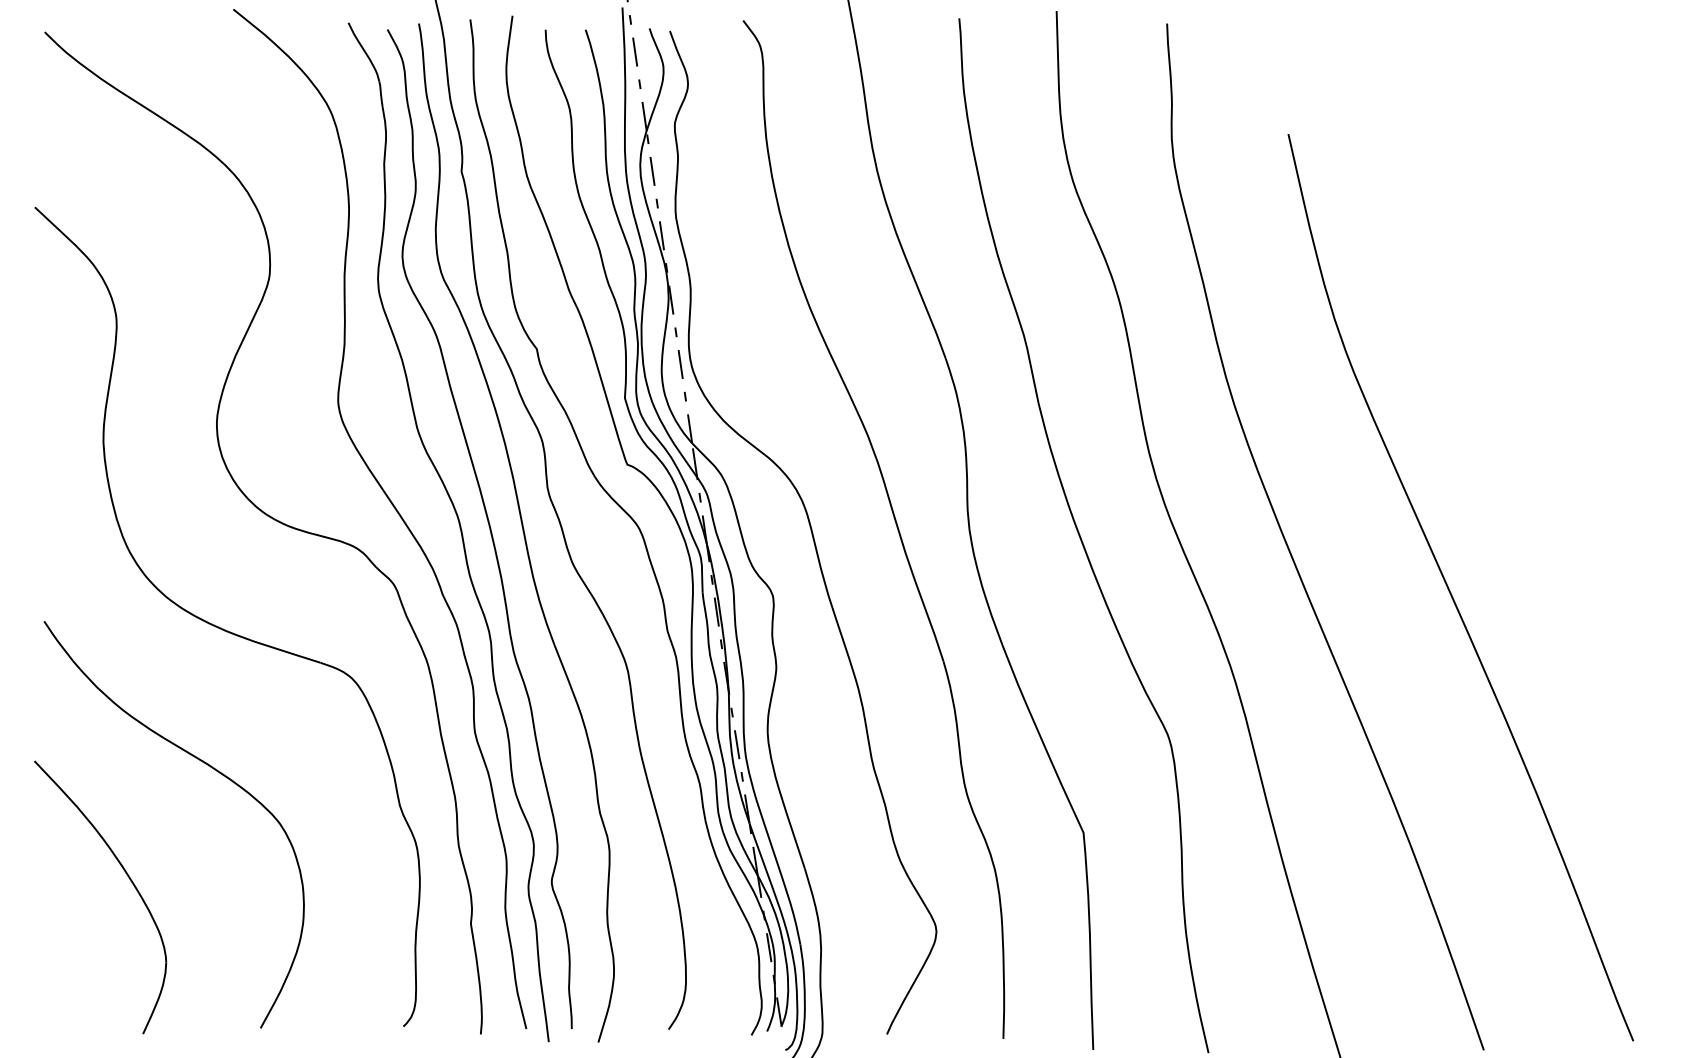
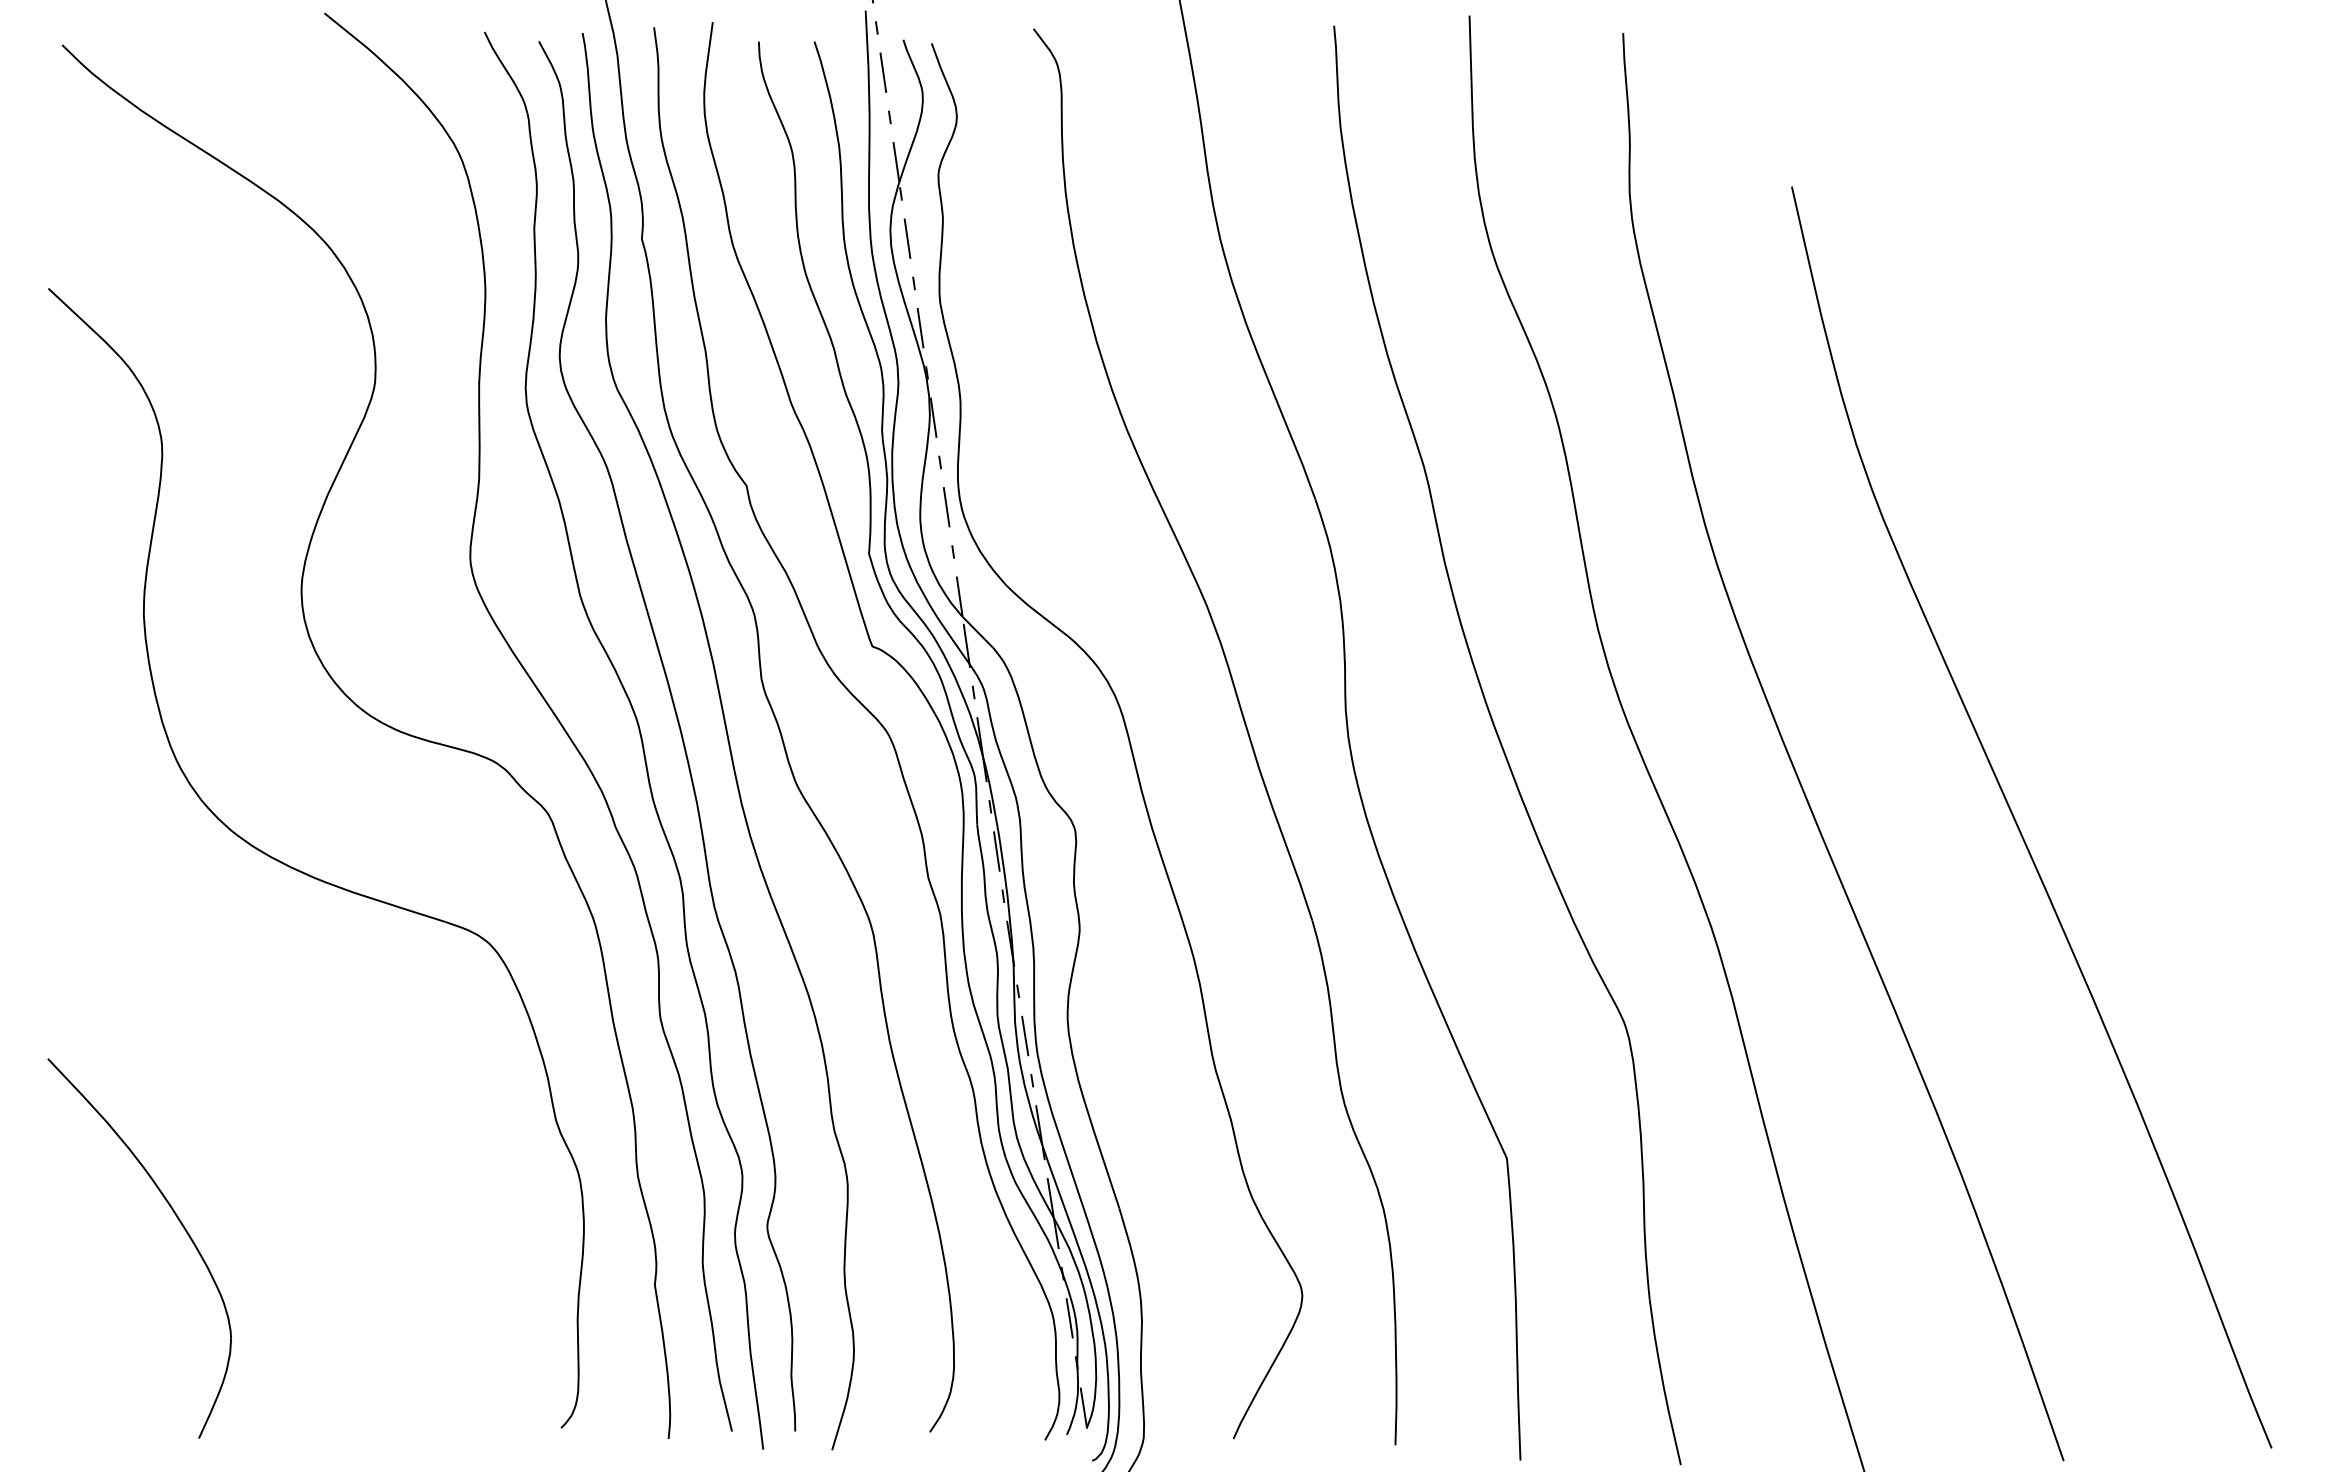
curve: (211, 768) -> (294, 1068), removed

